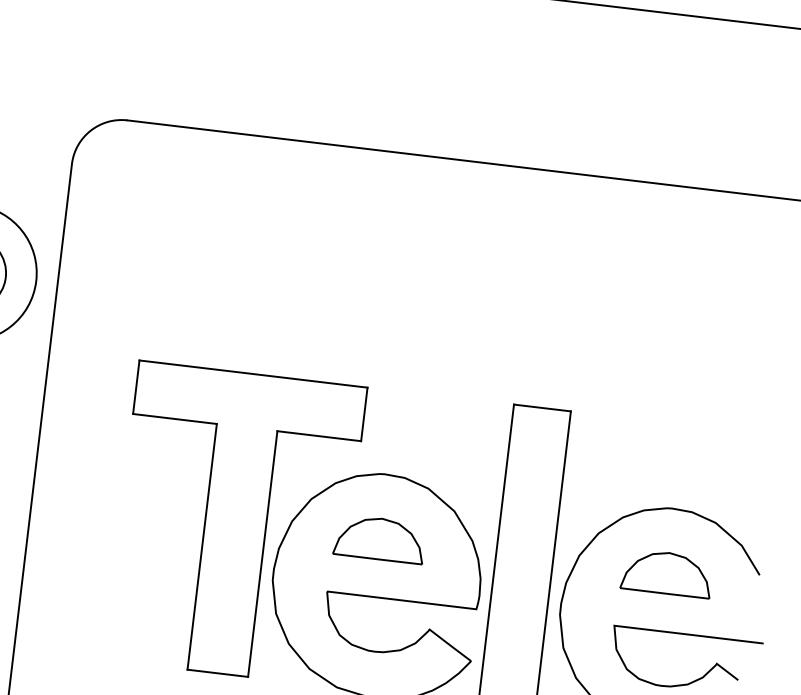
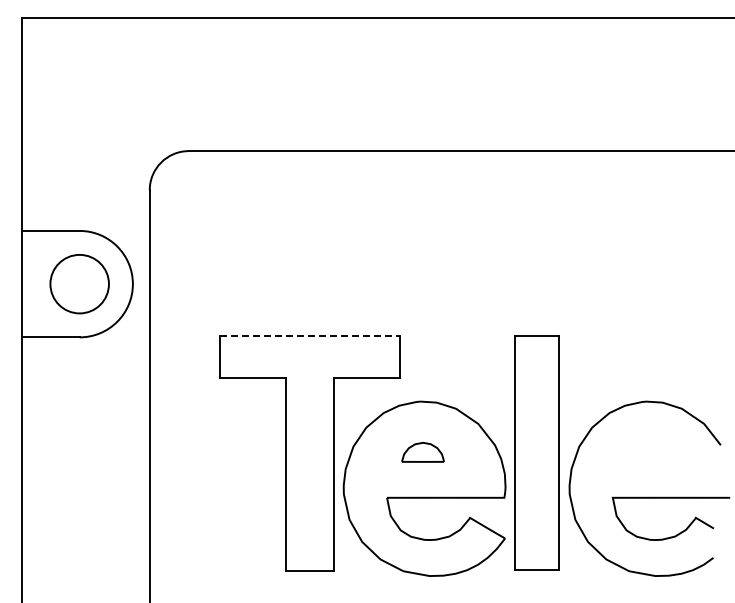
line: (252, 374) -> (309, 336), solid -> dashed
part: (379, 539) -> (422, 452), size x0.6
part: (666, 573) -> (648, 452), removed

